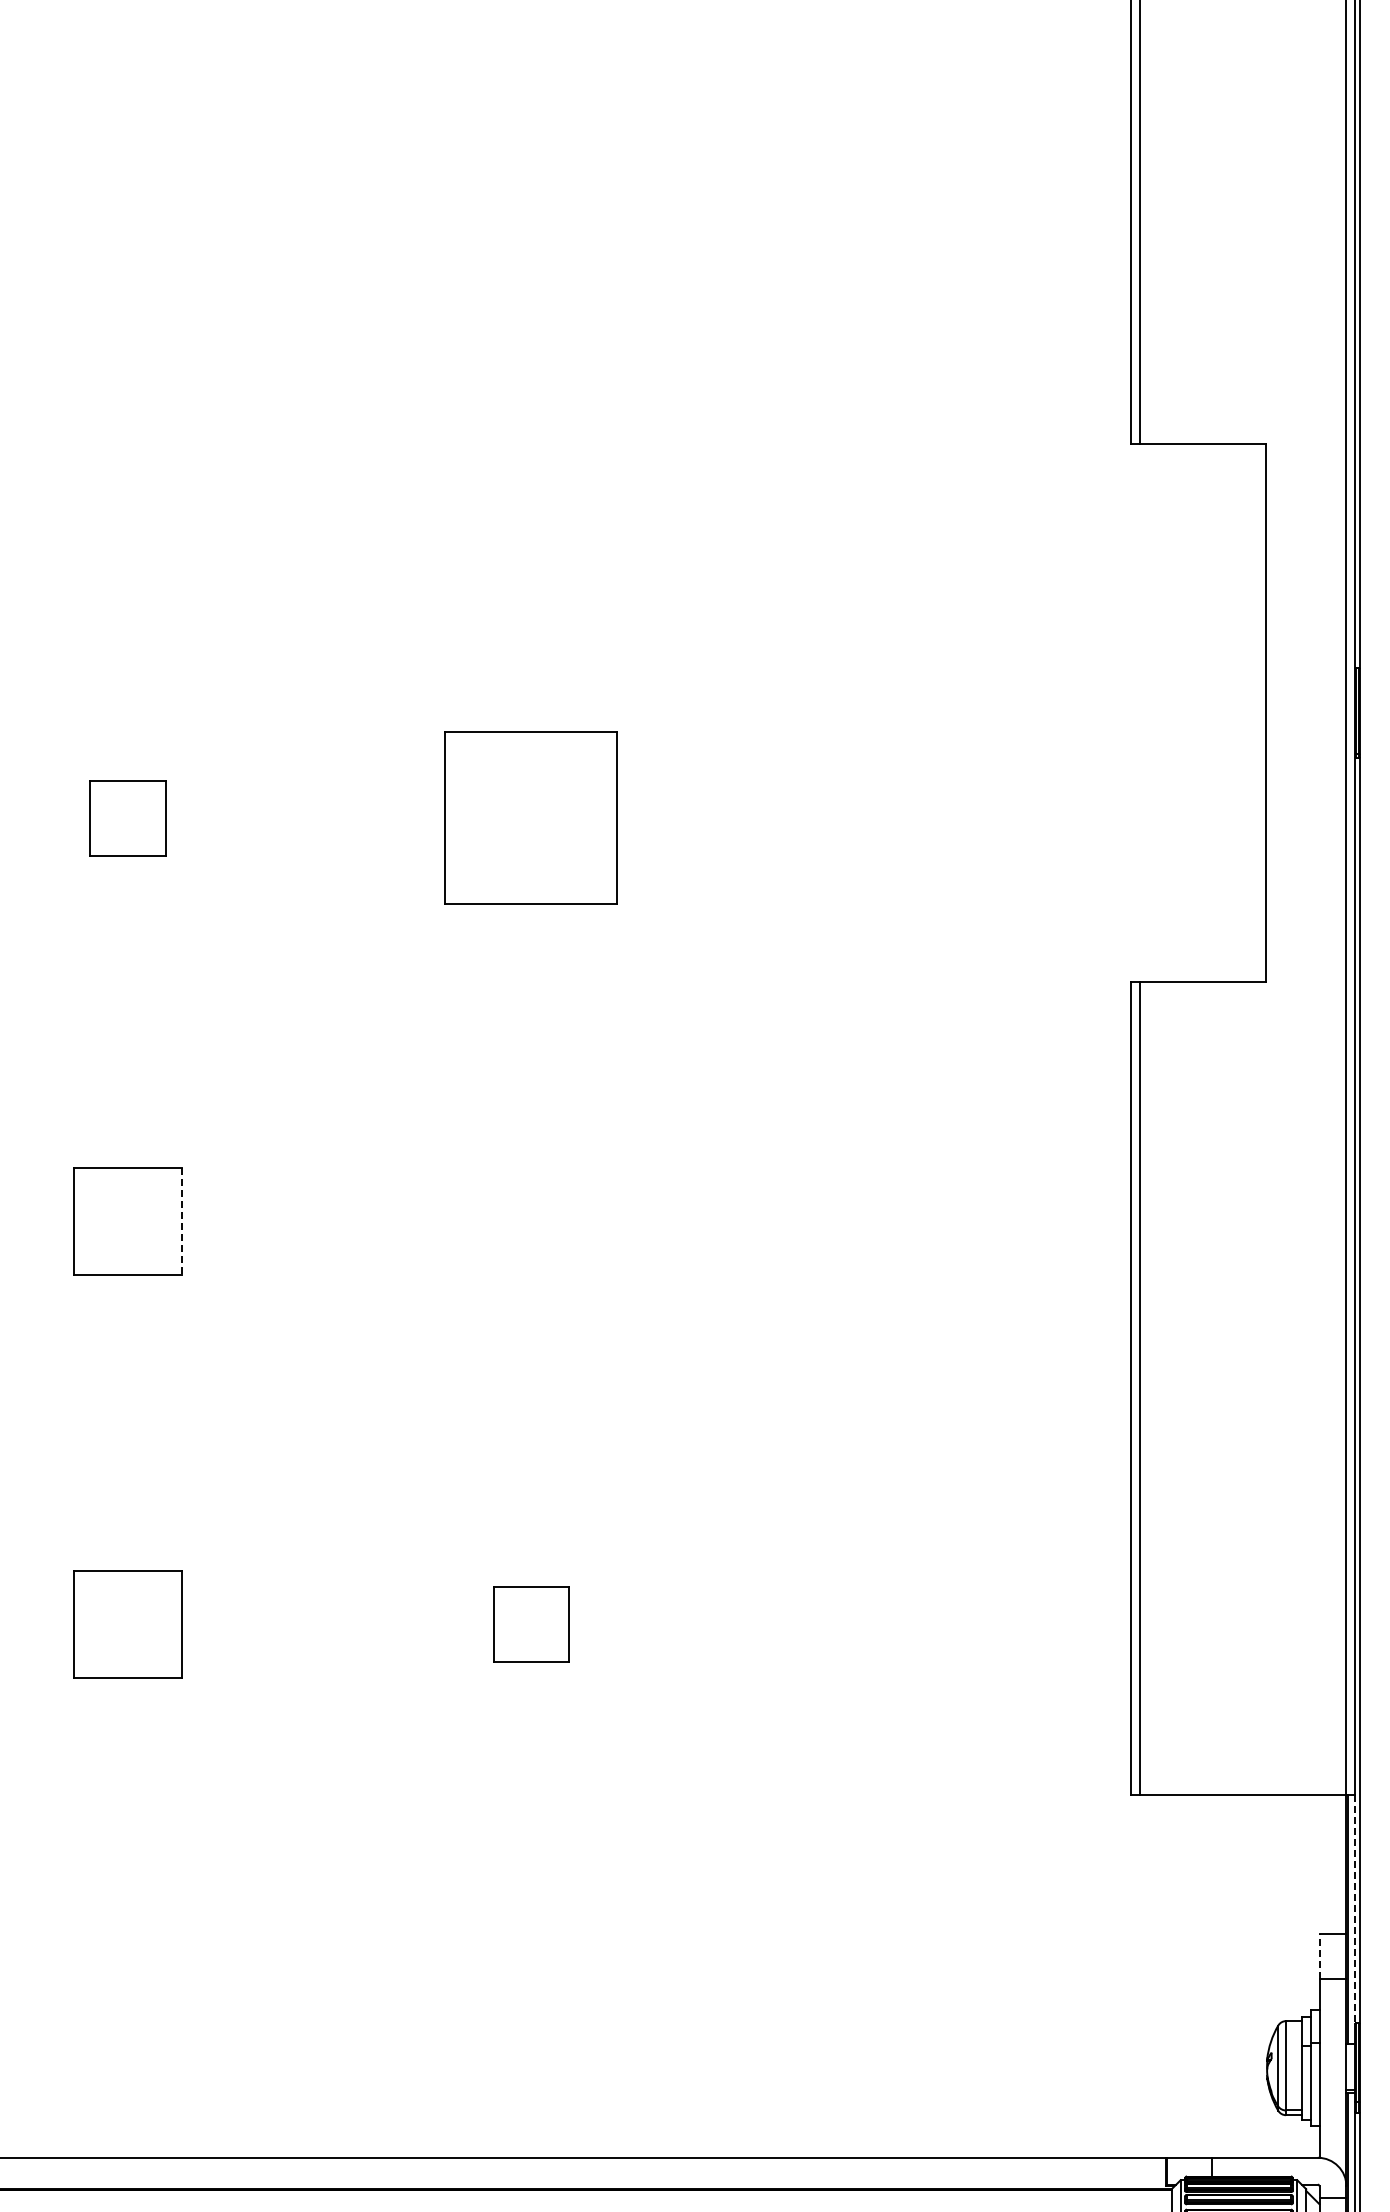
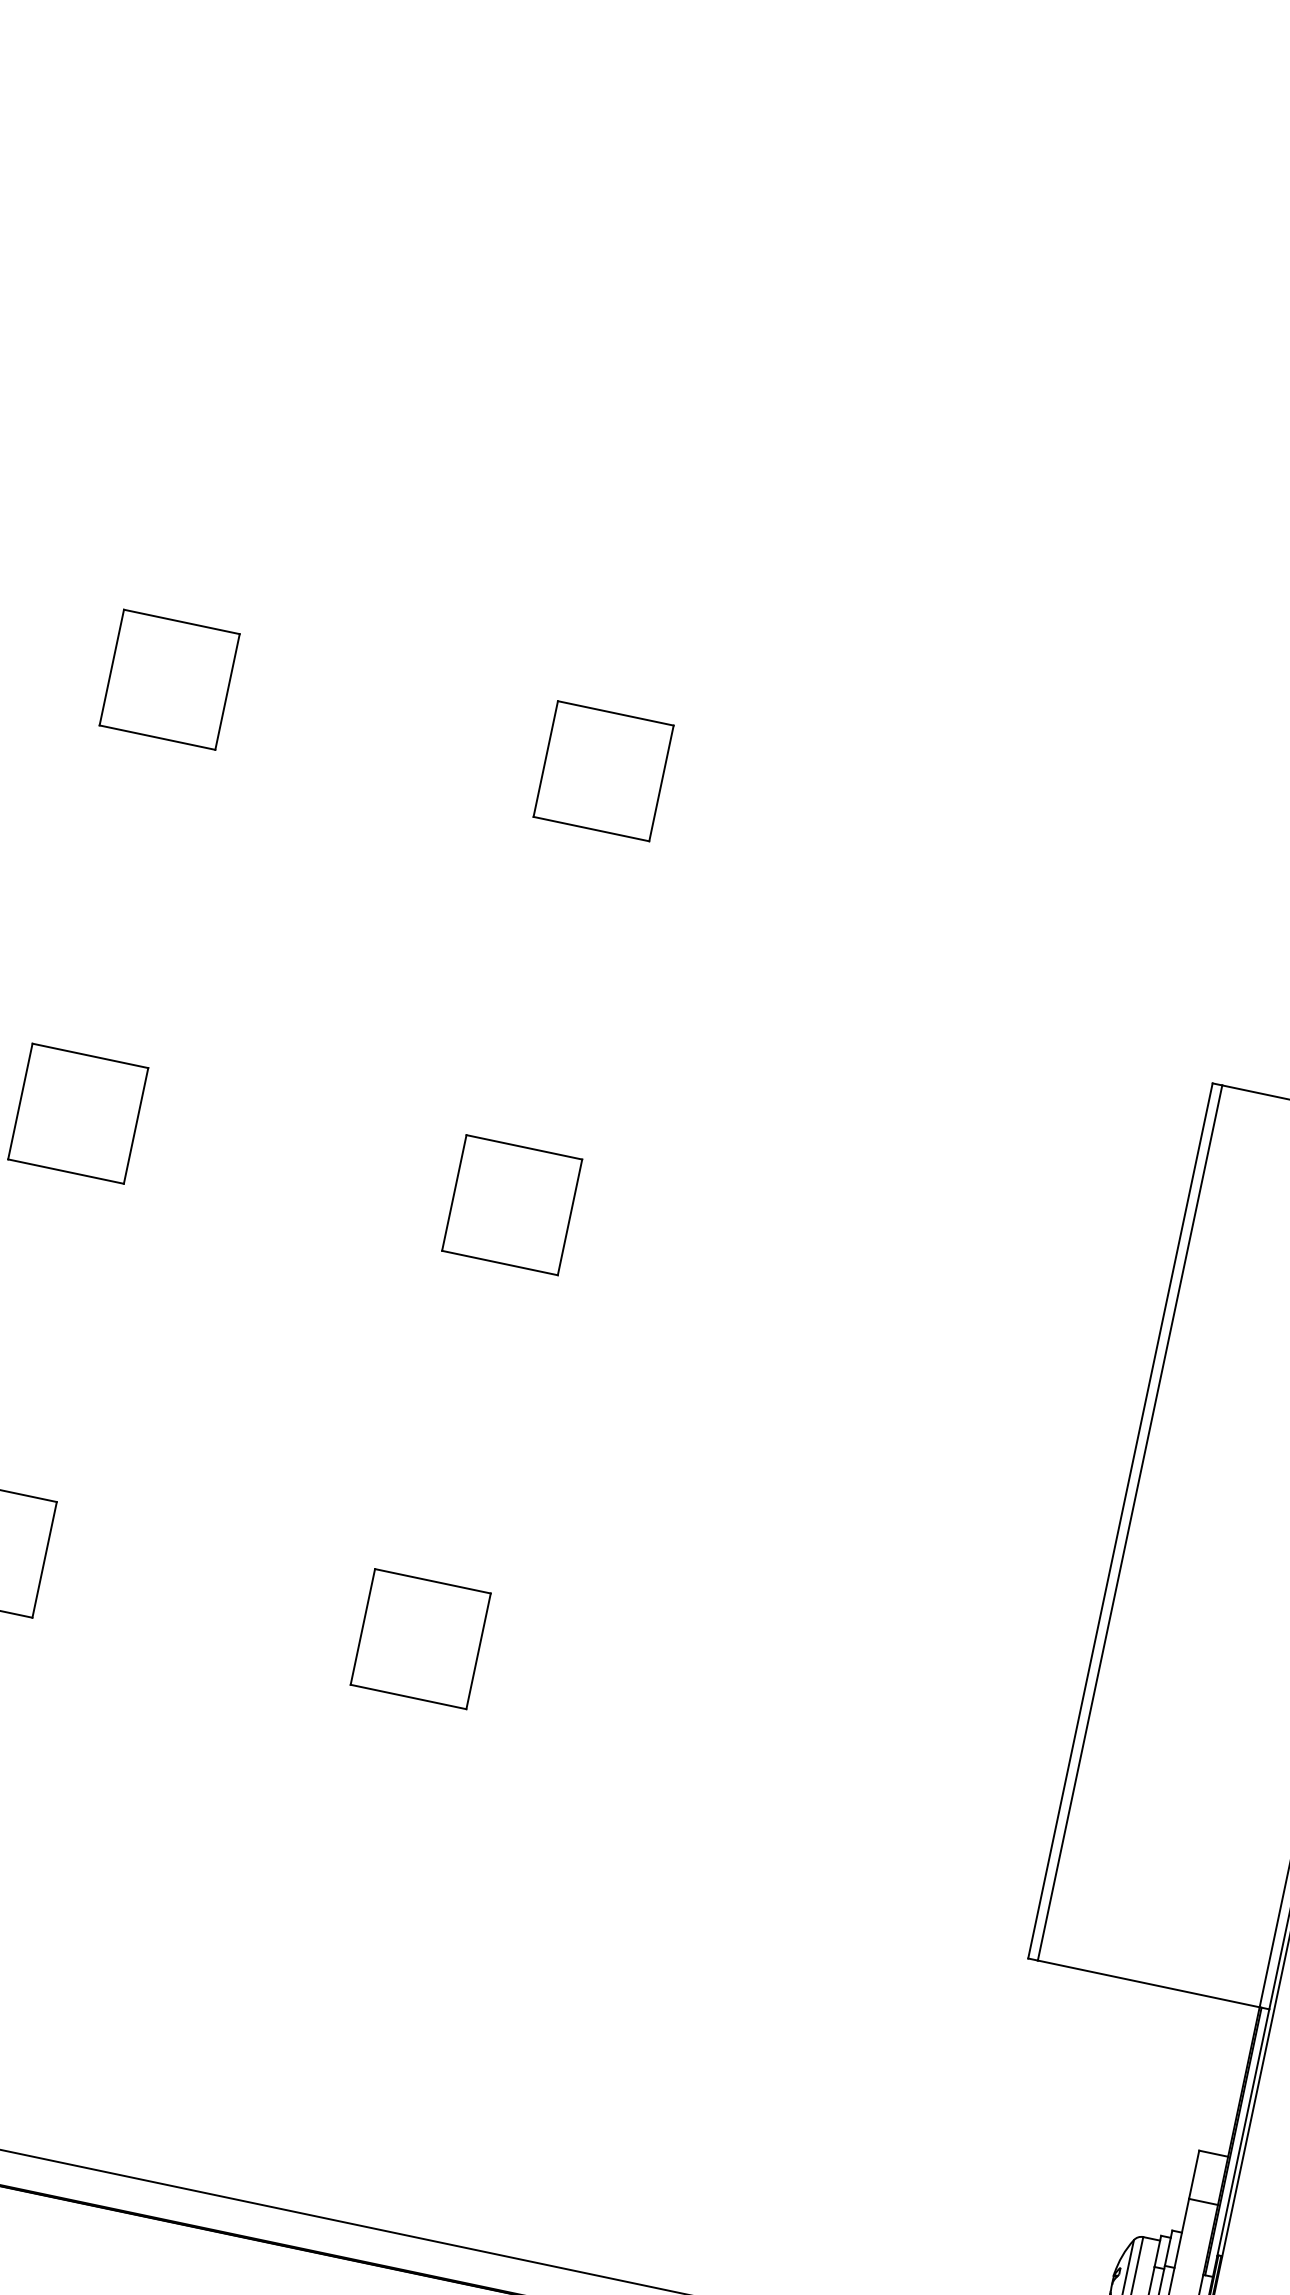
part: (127, 818) -> (169, 679), size x1.43
part: (530, 818) -> (602, 771), size x0.62
line: (181, 1221) -> (135, 1125), dashed -> solid
part: (530, 1221) -> (511, 1205), added
part: (530, 1624) -> (420, 1638), size x1.43
line: (1355, 1909) -> (1243, 2132), dashed -> solid
line: (1319, 1955) -> (1194, 2174), dashed -> solid

